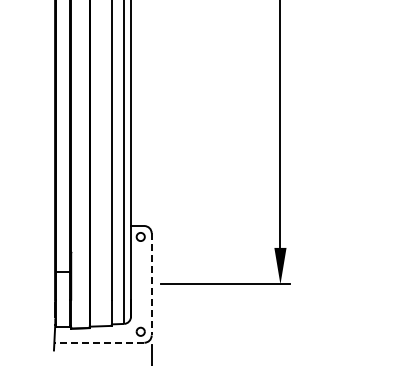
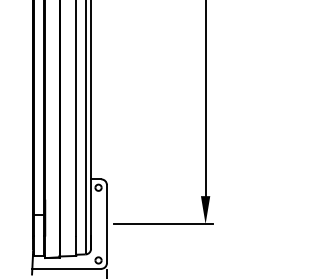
line: (151, 284) -> (106, 224), dashed -> solid
line: (98, 342) -> (66, 268), dashed -> solid

